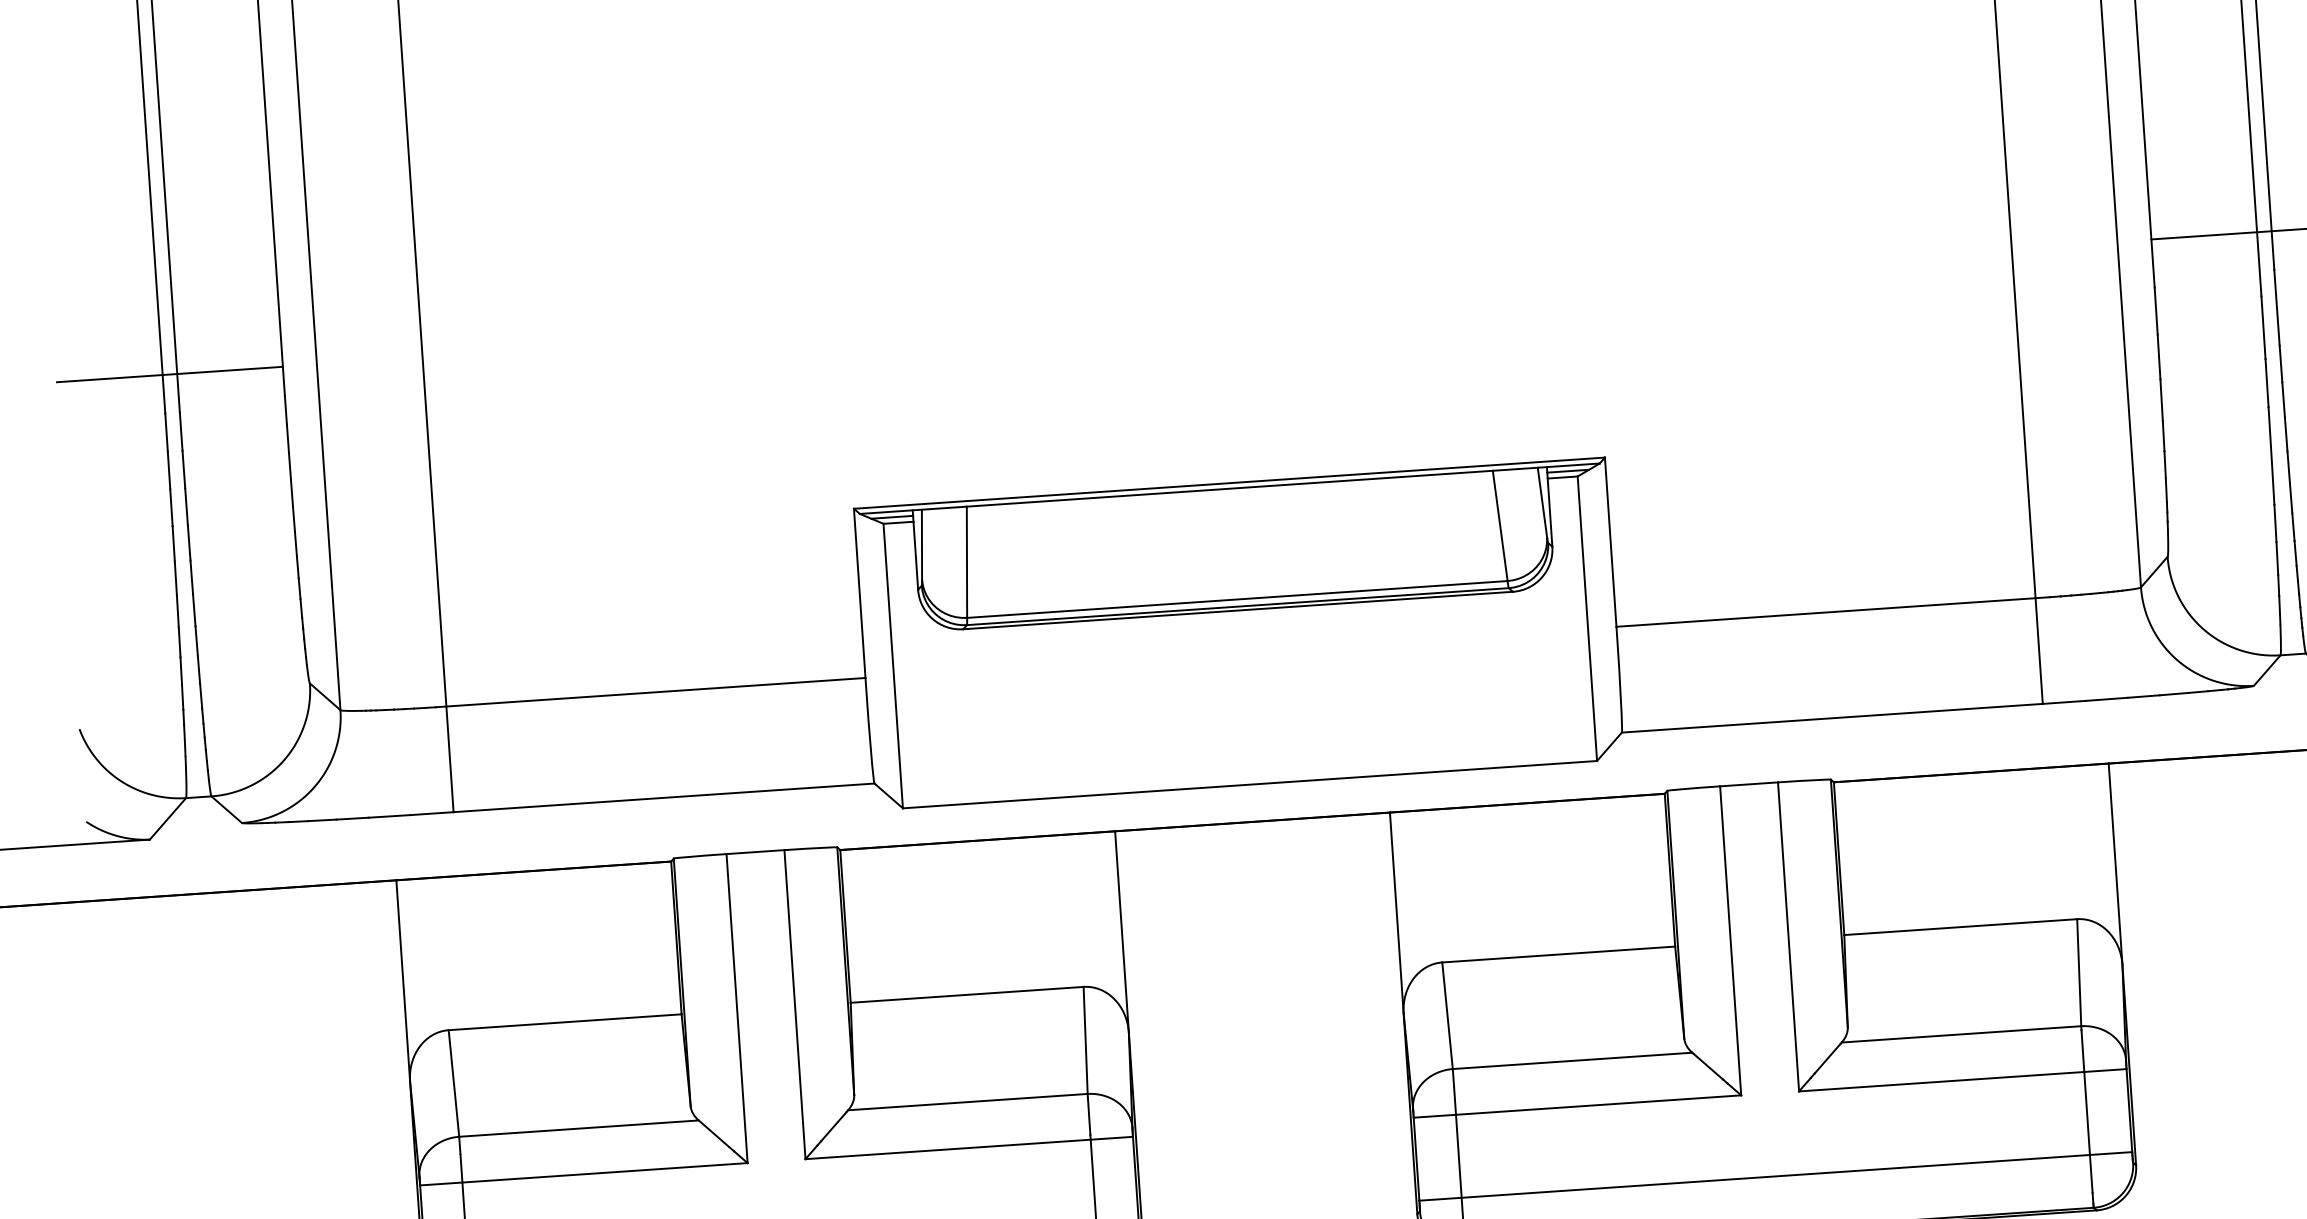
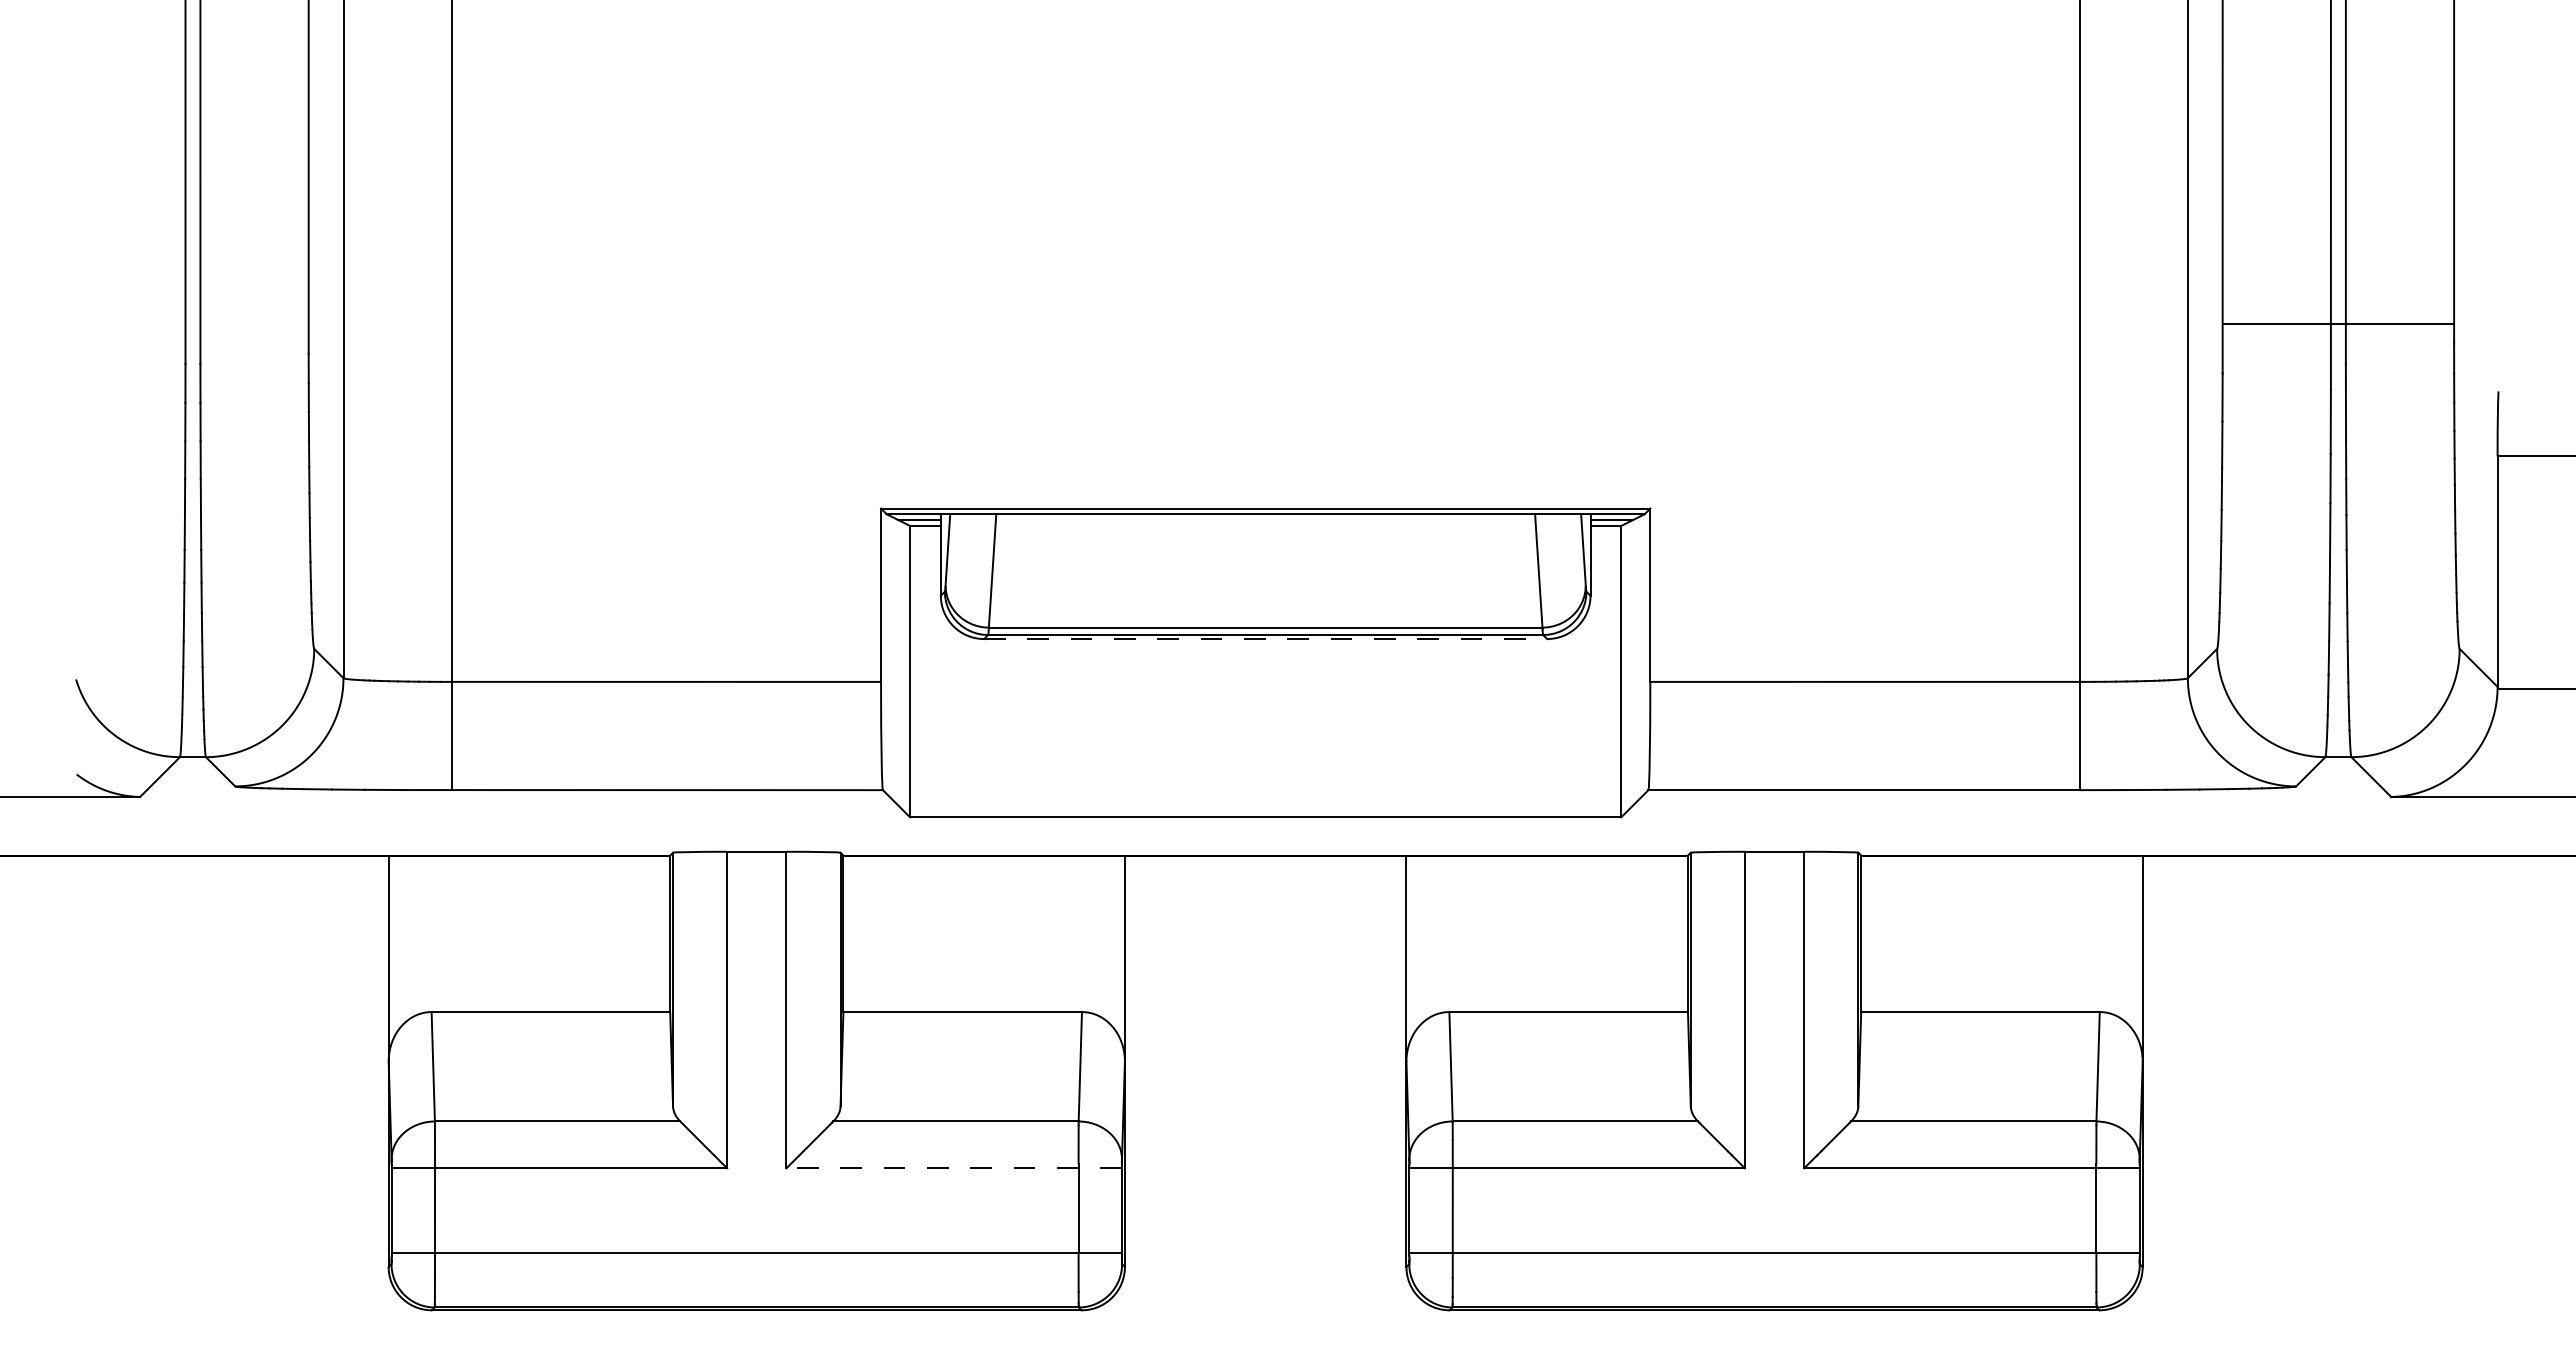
line: (169, 374) -> (192, 324), removed
line: (1237, 611) -> (1265, 639), solid -> dashed
line: (969, 1148) -> (954, 1168), solid -> dashed

